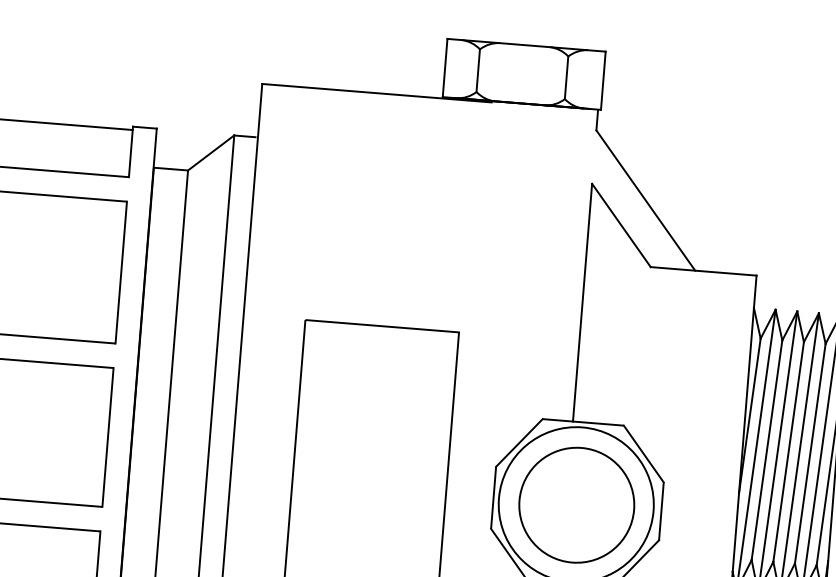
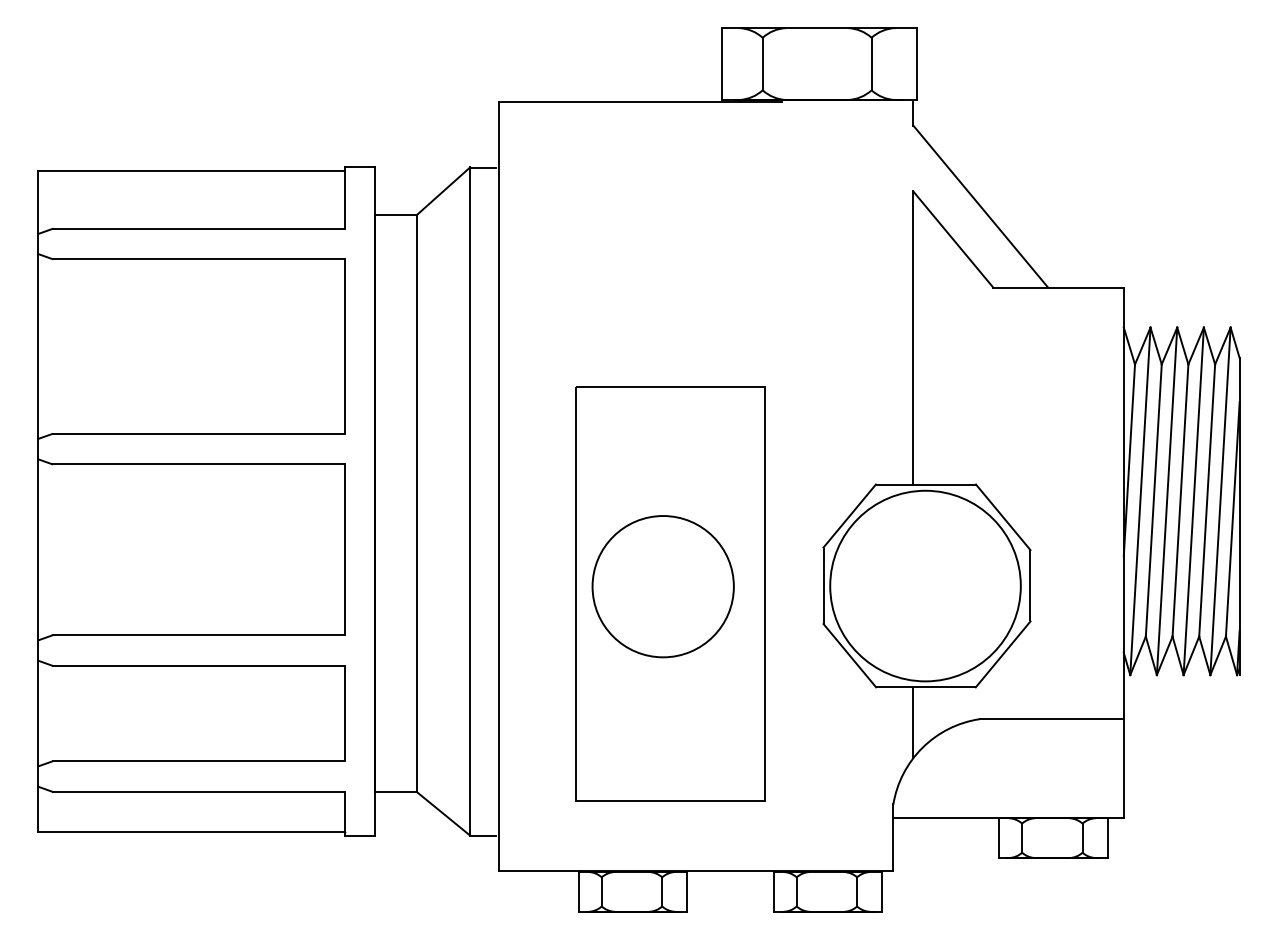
circle: (576, 505) -> (662, 586), moved

